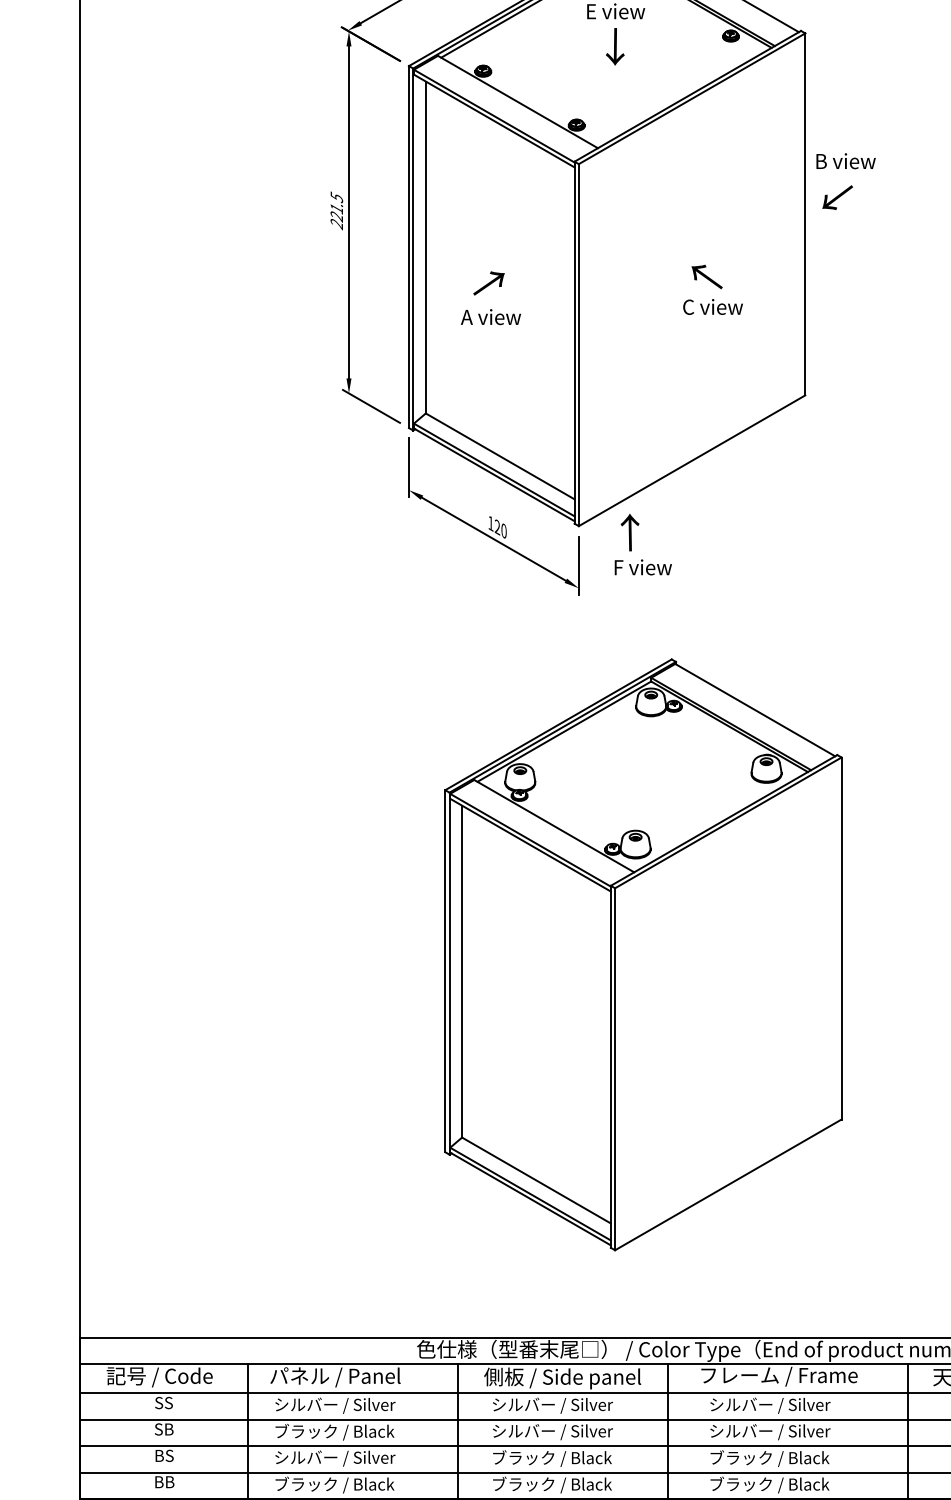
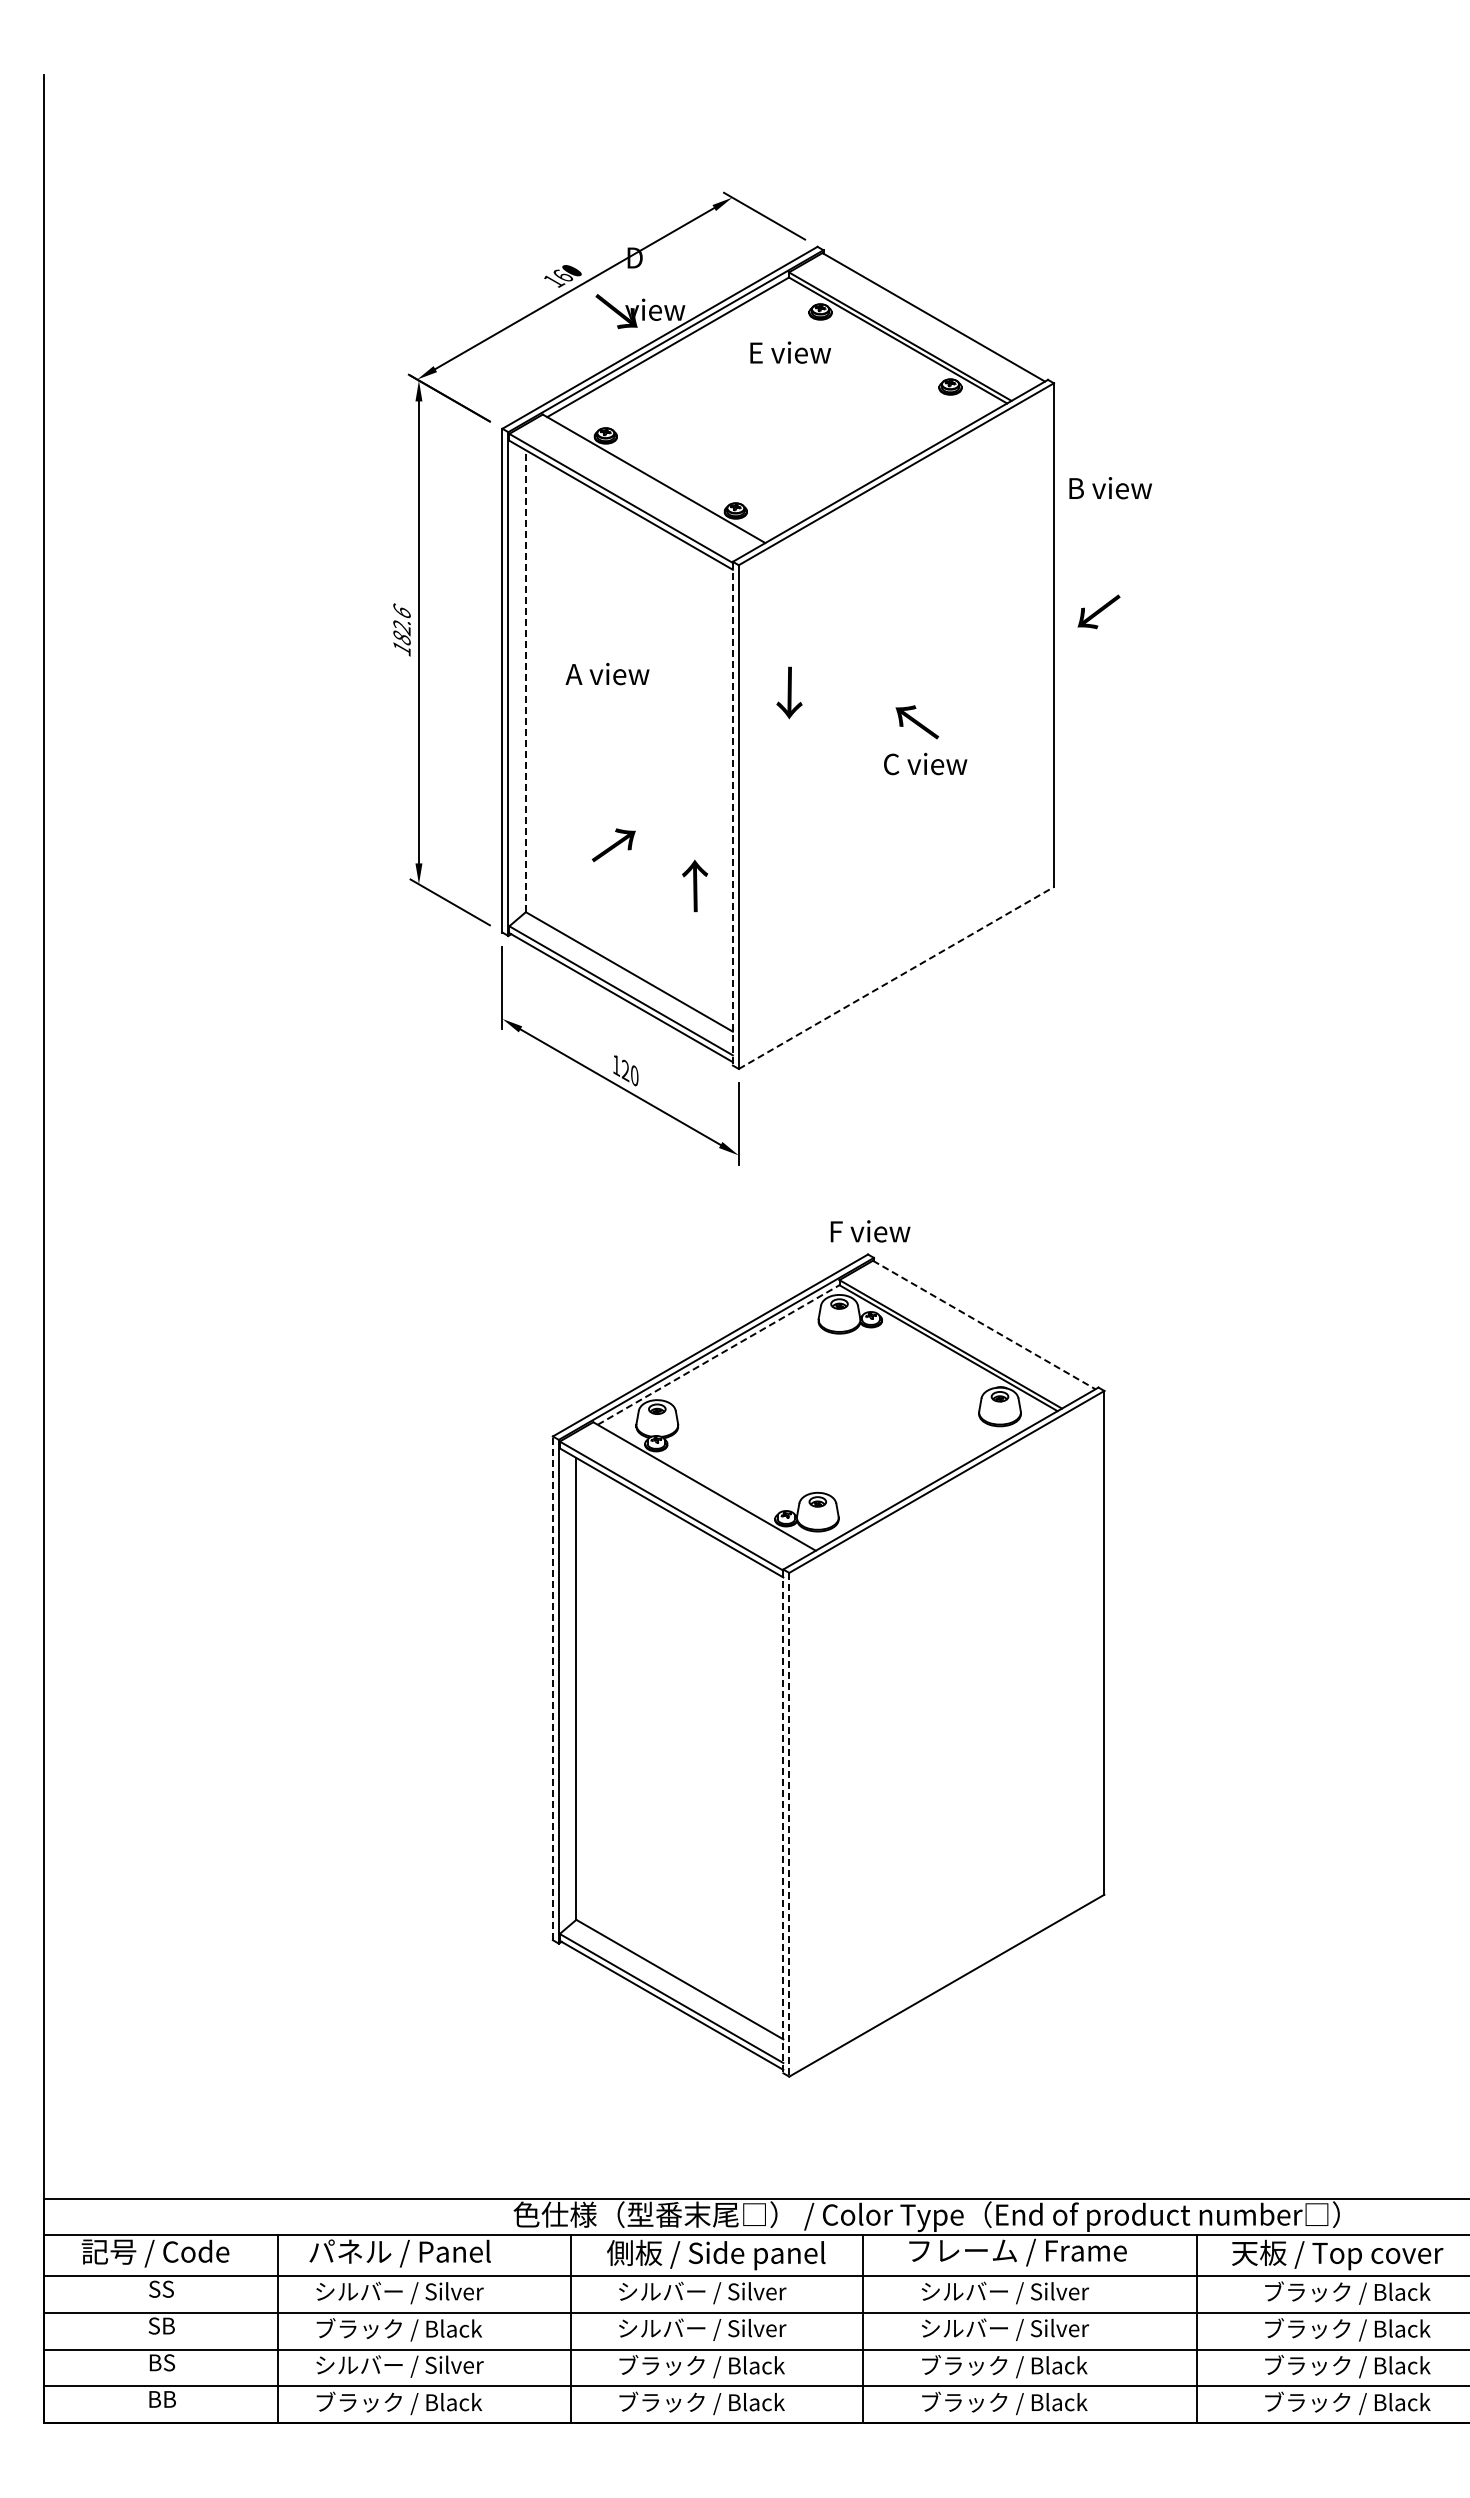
text: (615, 46) -> (789, 692), moved
text: (845, 161) -> (1110, 488), moved
text: (336, 211) -> (401, 630), 221.5 -> 182.6
line: (425, 247) -> (525, 681), solid -> dashed
text: (488, 283) -> (613, 845), moved
text: (490, 317) -> (607, 674), moved
line: (574, 342) -> (732, 813), solid -> dashed
line: (692, 461) -> (896, 978), solid -> dashed
text: (630, 532) -> (695, 885), moved
text: (643, 567) -> (870, 1231), moved
line: (755, 710) -> (984, 1325), solid -> dashed
line: (564, 732) -> (718, 1355), solid -> dashed
line: (444, 971) -> (552, 1688), solid -> dashed
line: (610, 1066) -> (783, 1821), solid -> dashed
line: (615, 1069) -> (789, 1824), solid -> dashed

